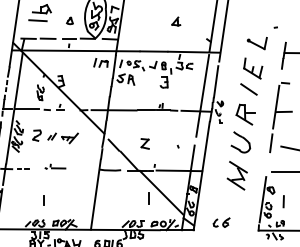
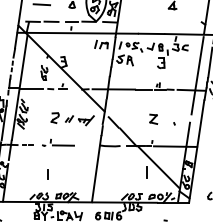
part: (55, 136) -> (72, 118), moved
part: (144, 143) -> (152, 118), moved
part: (55, 166) -> (58, 142), size x1.67

